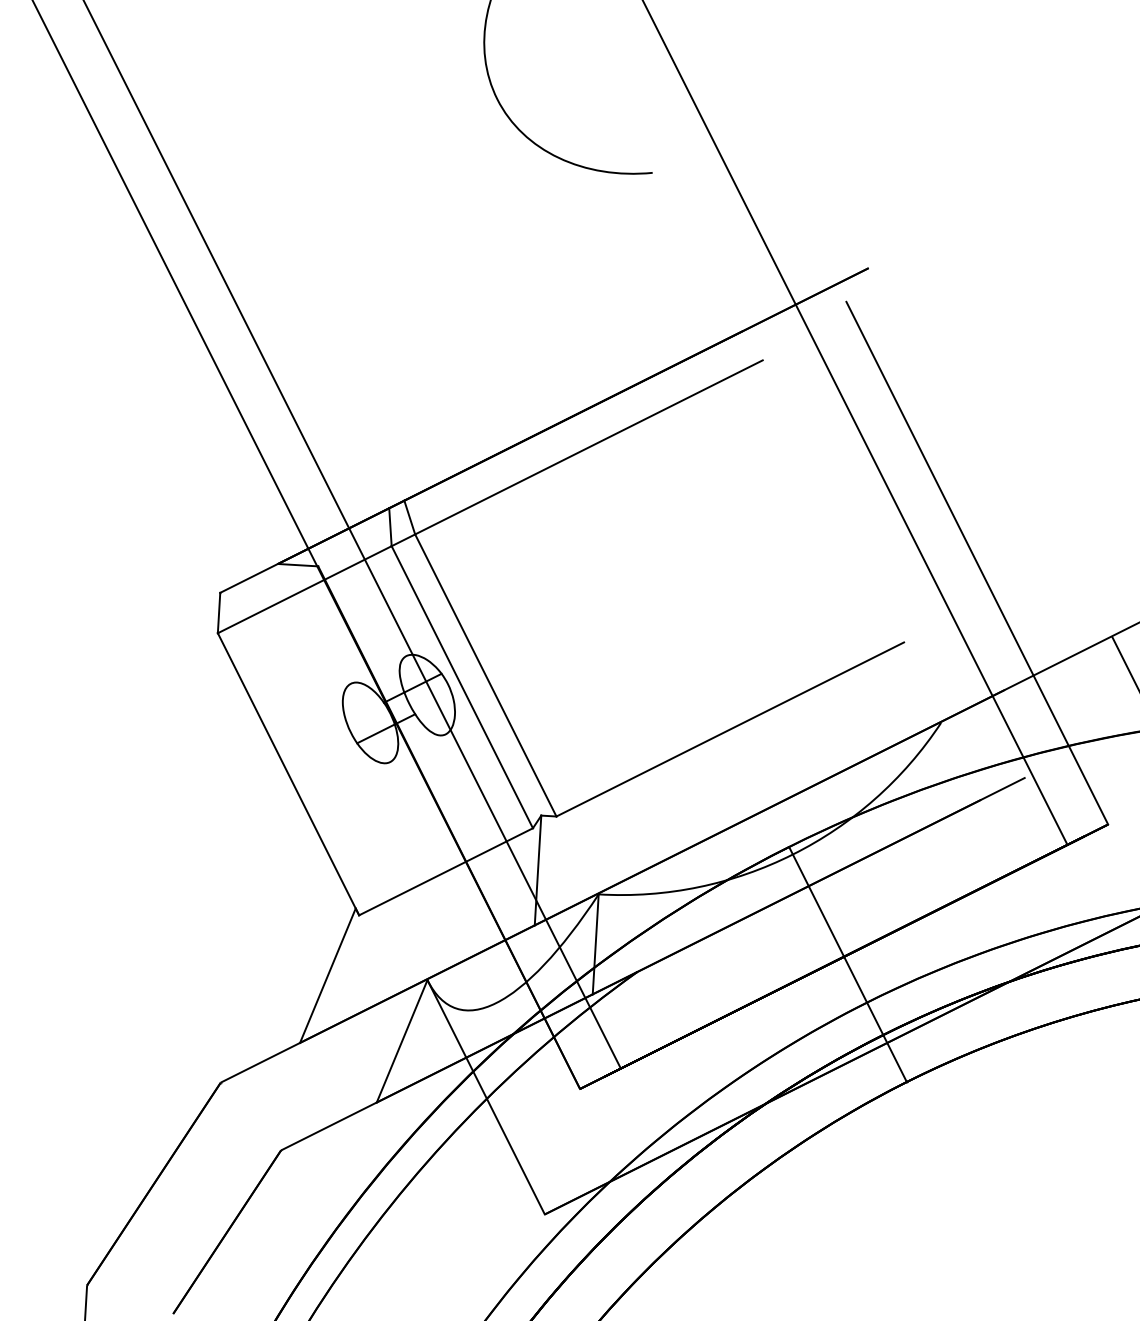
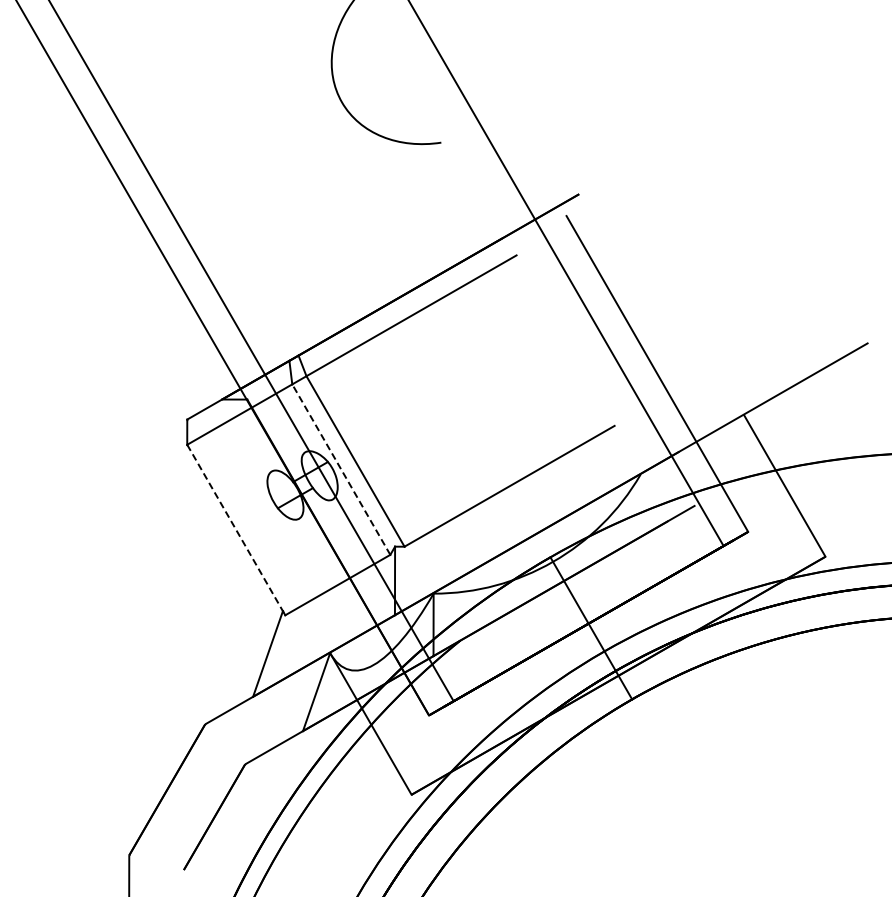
line: (462, 687) -> (341, 469), solid -> dashed
line: (288, 775) -> (236, 530), solid -> dashed

